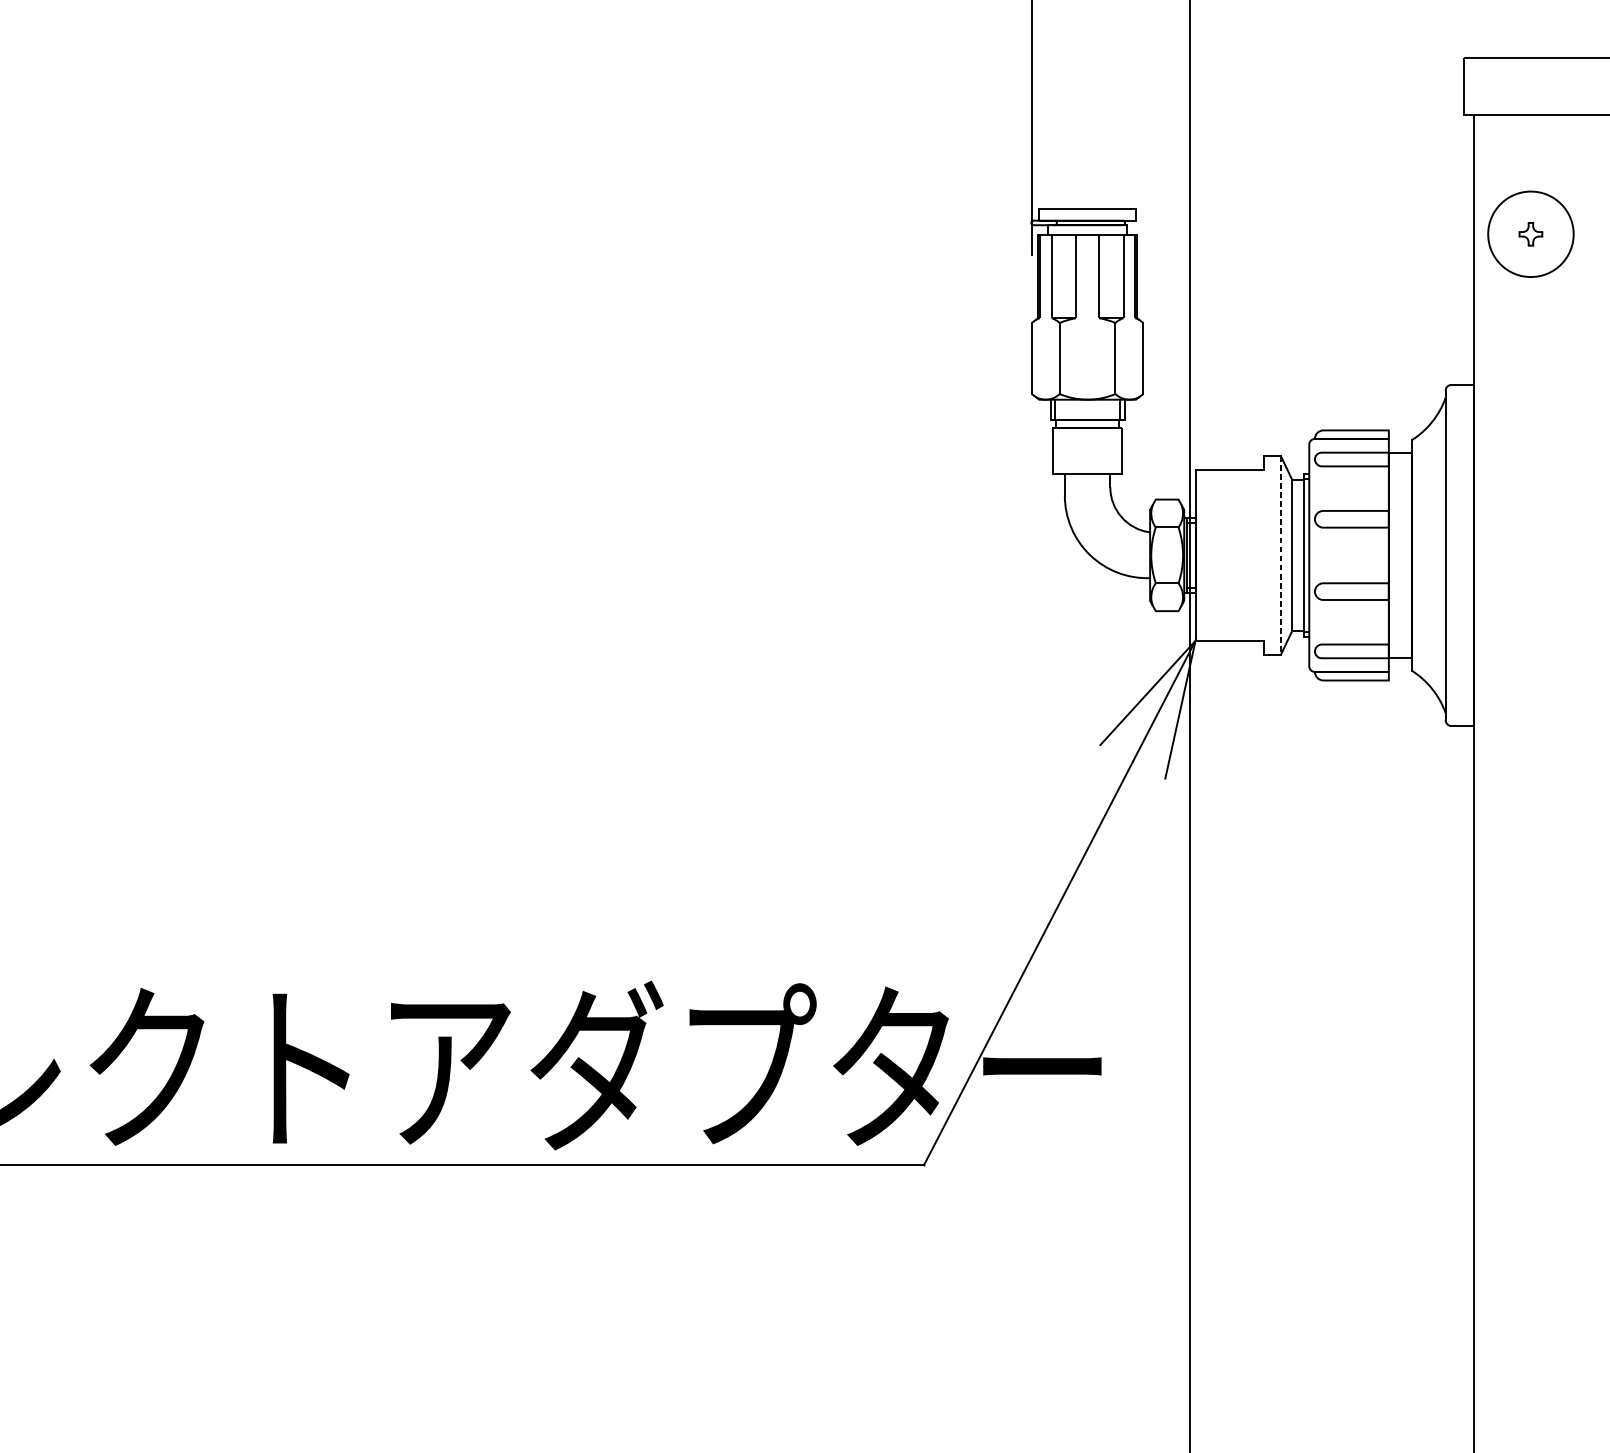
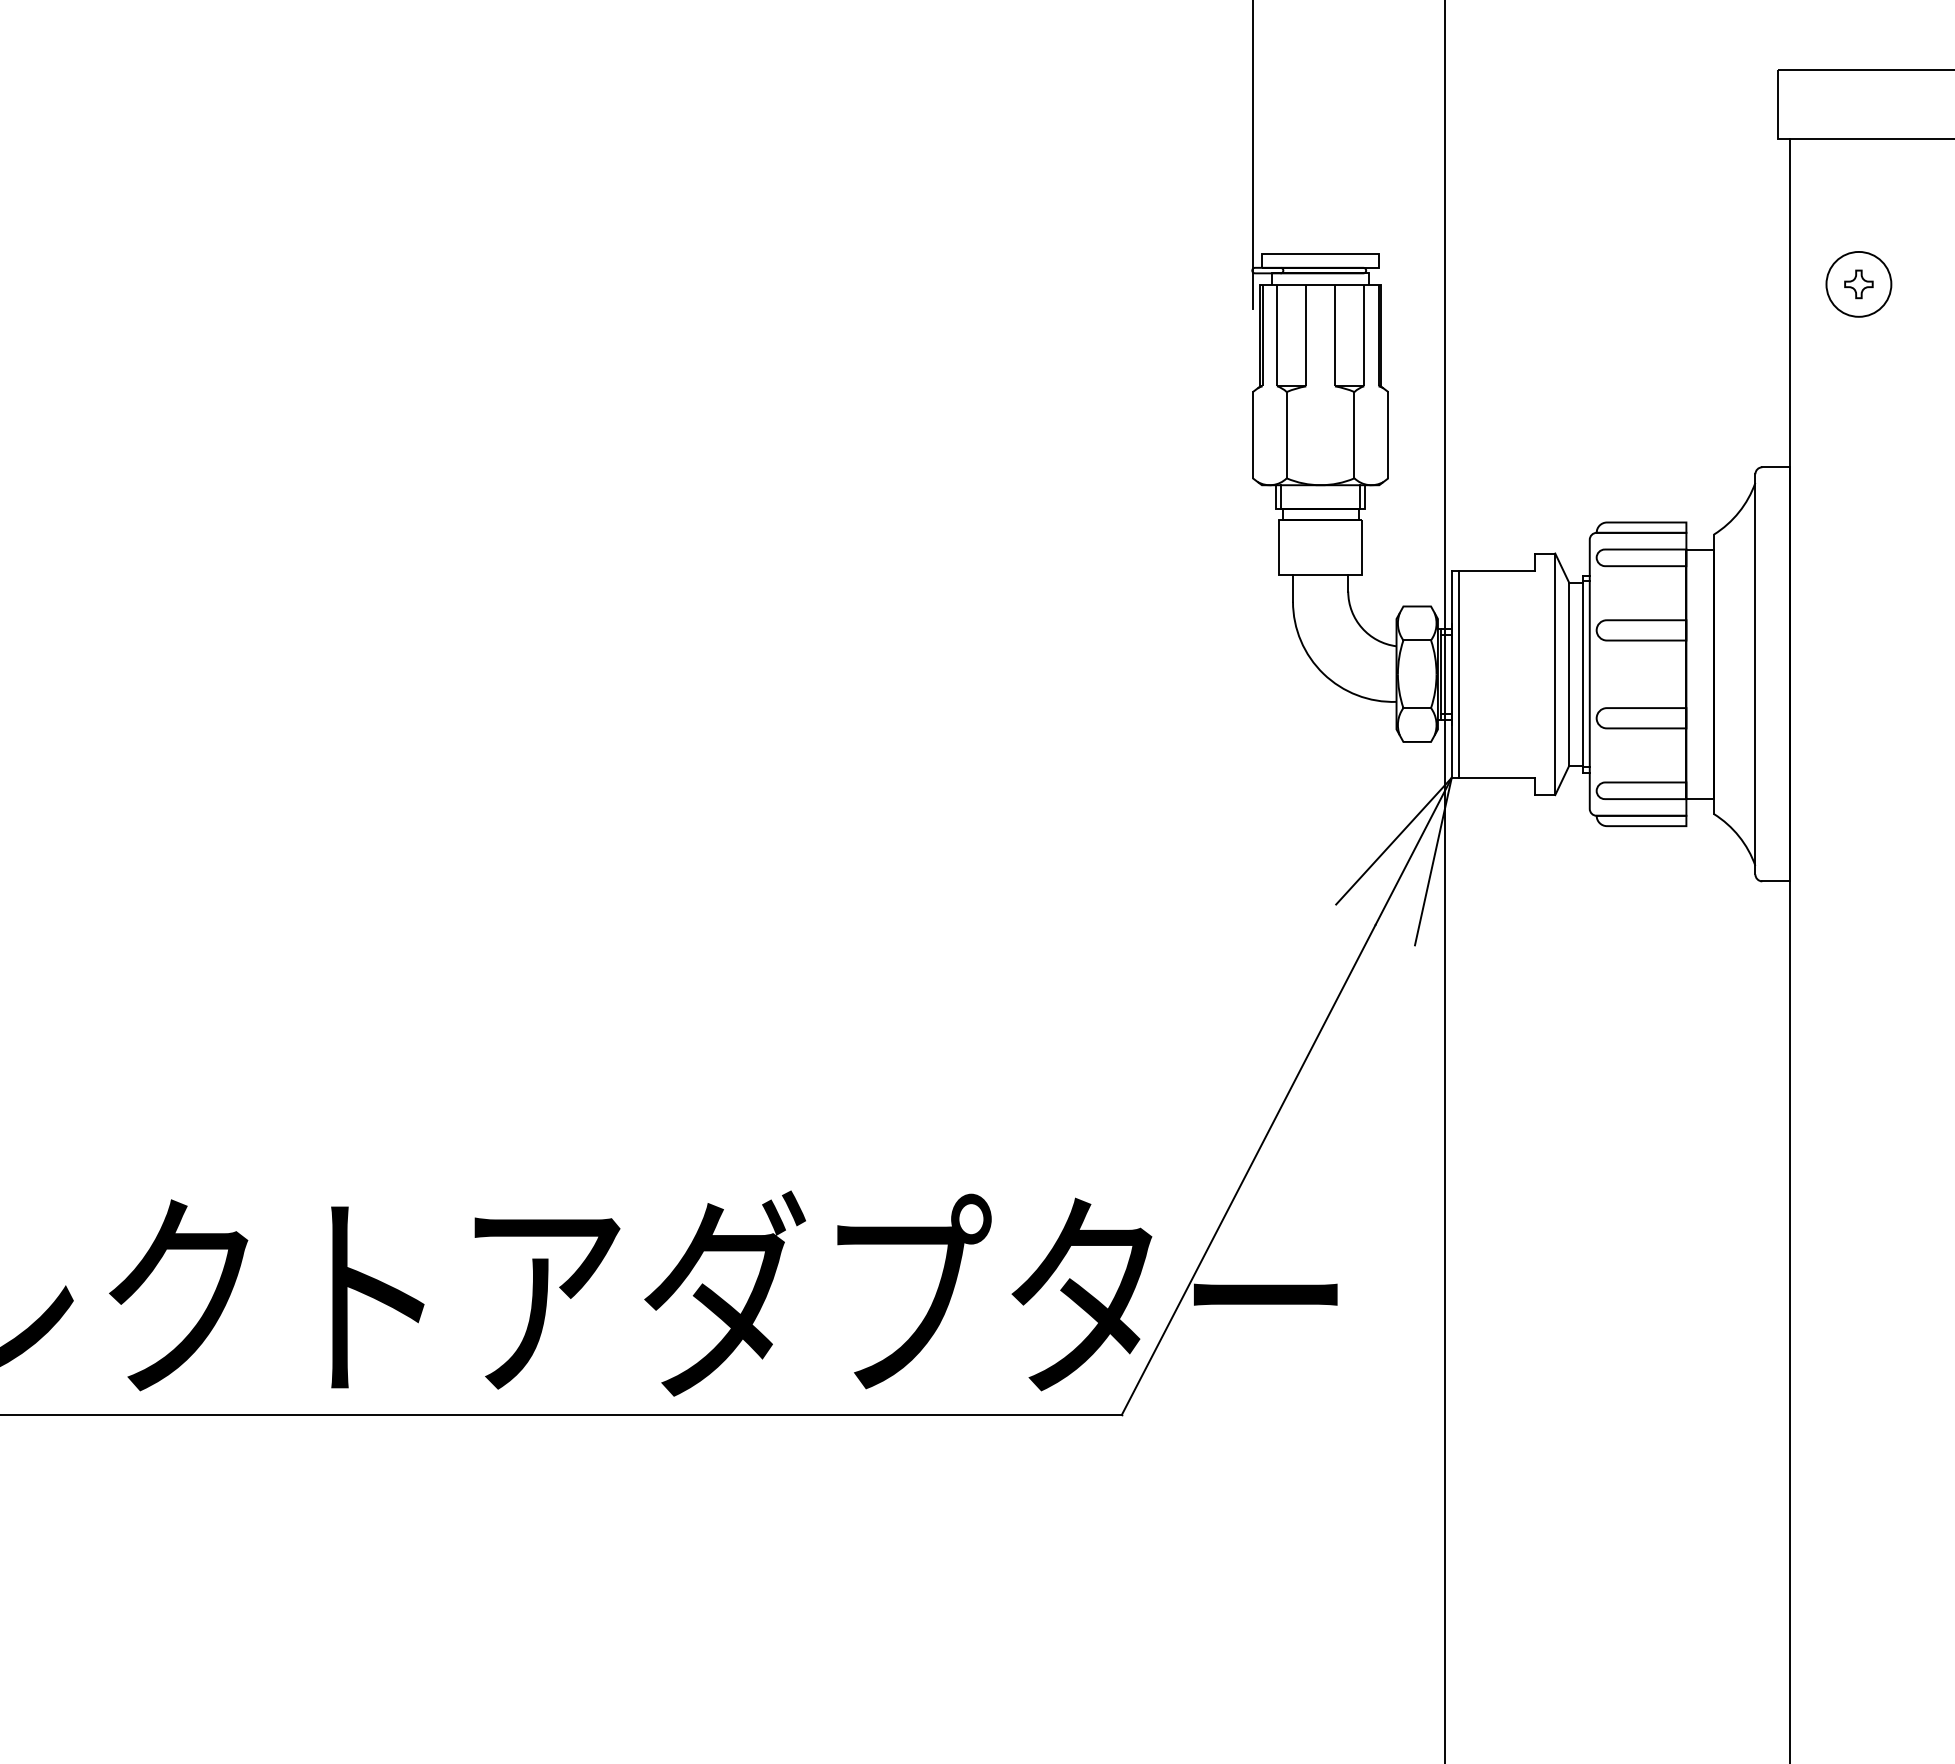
circle: (1530, 233) -> (1858, 283), size x0.62
line: (1201, 554) -> (1458, 673), added
line: (1281, 555) -> (1555, 674), dashed -> solid

